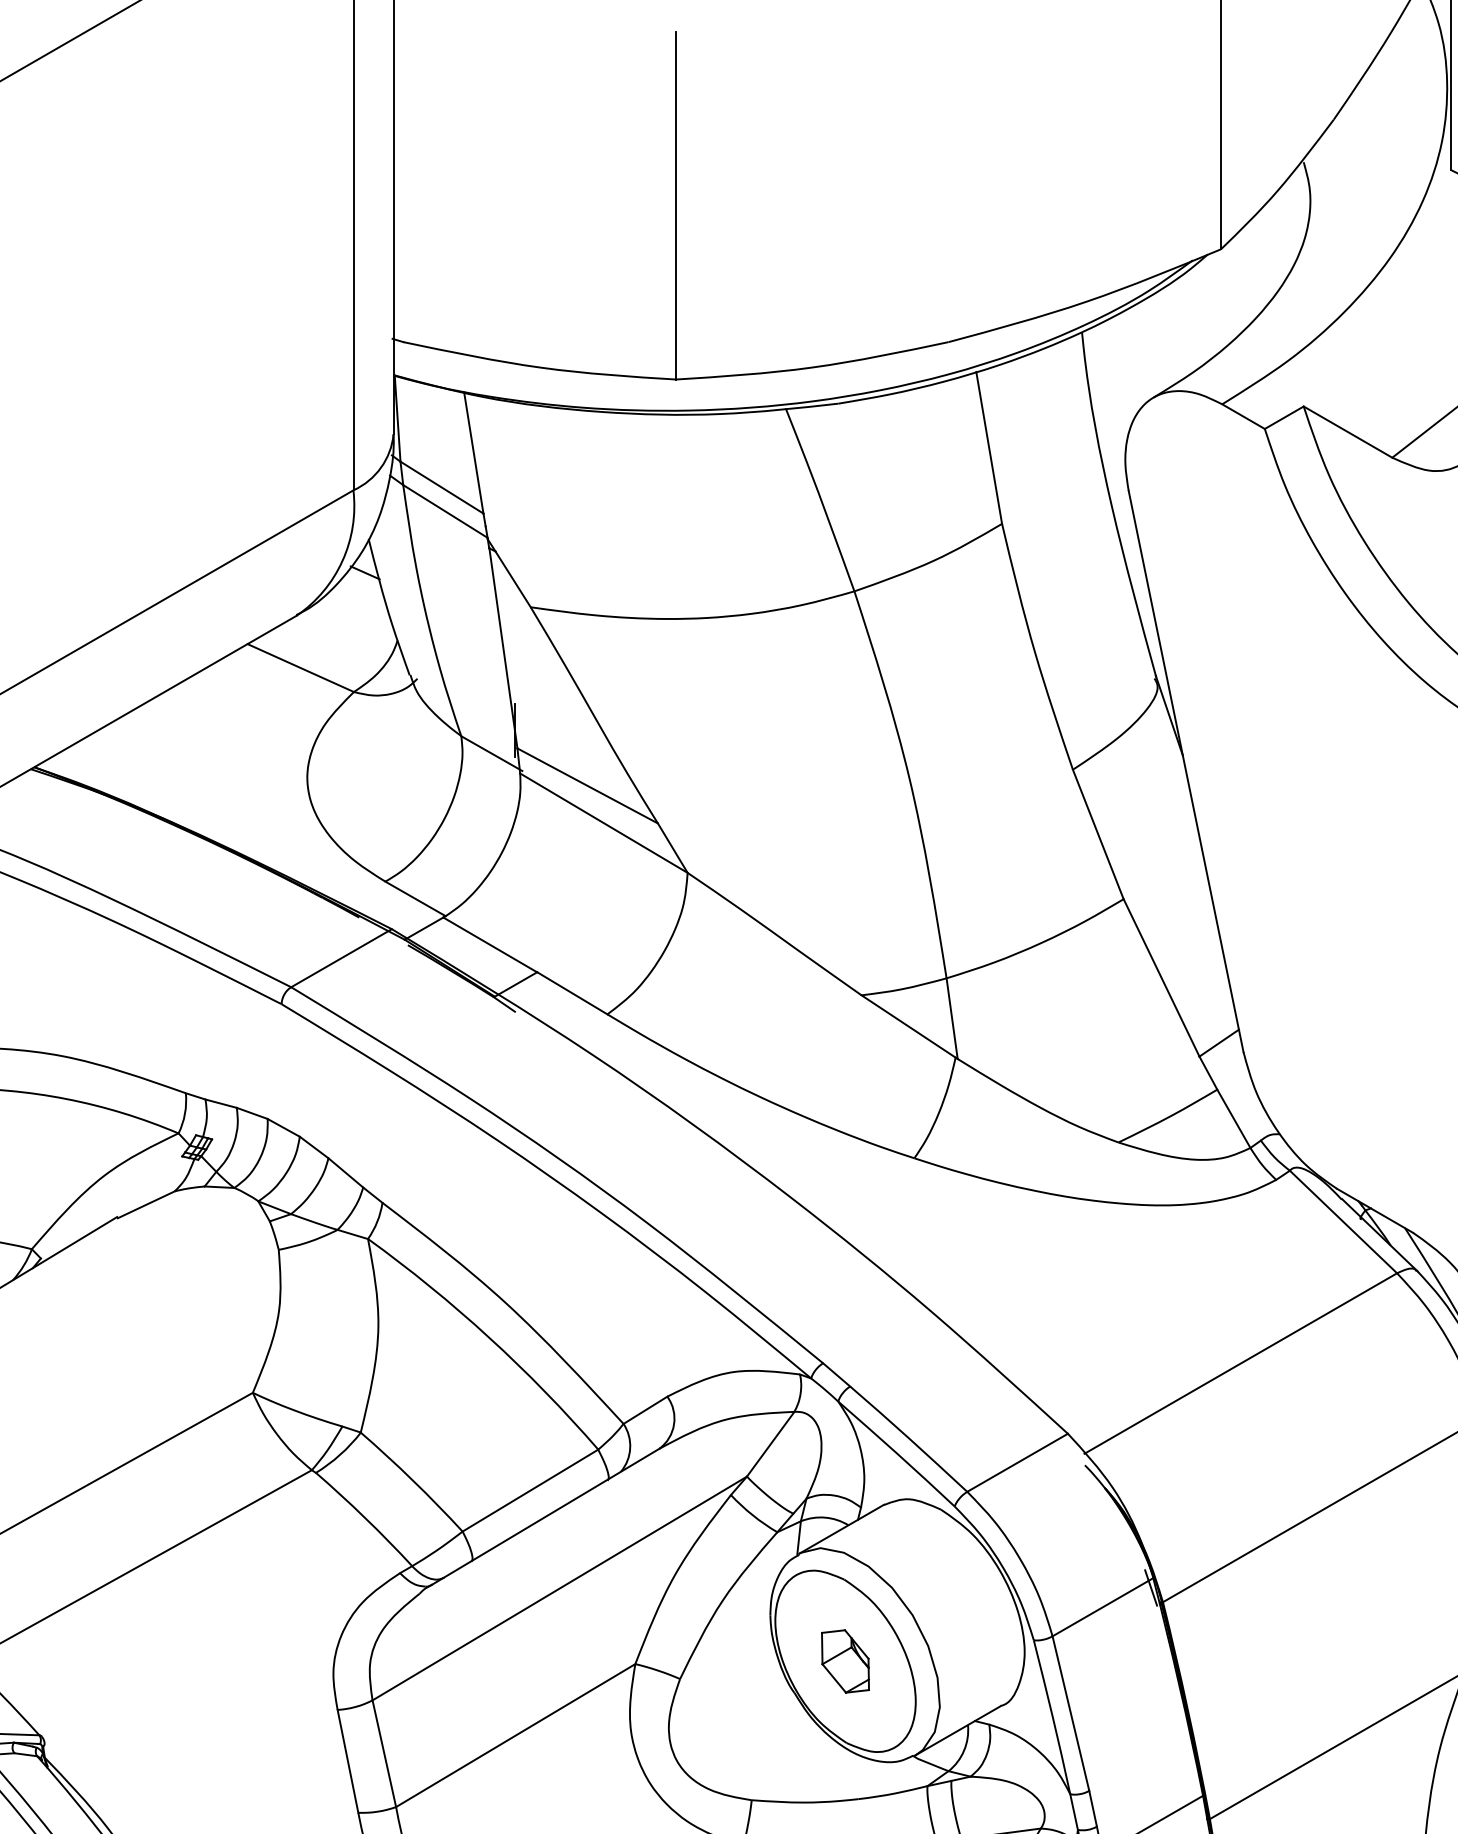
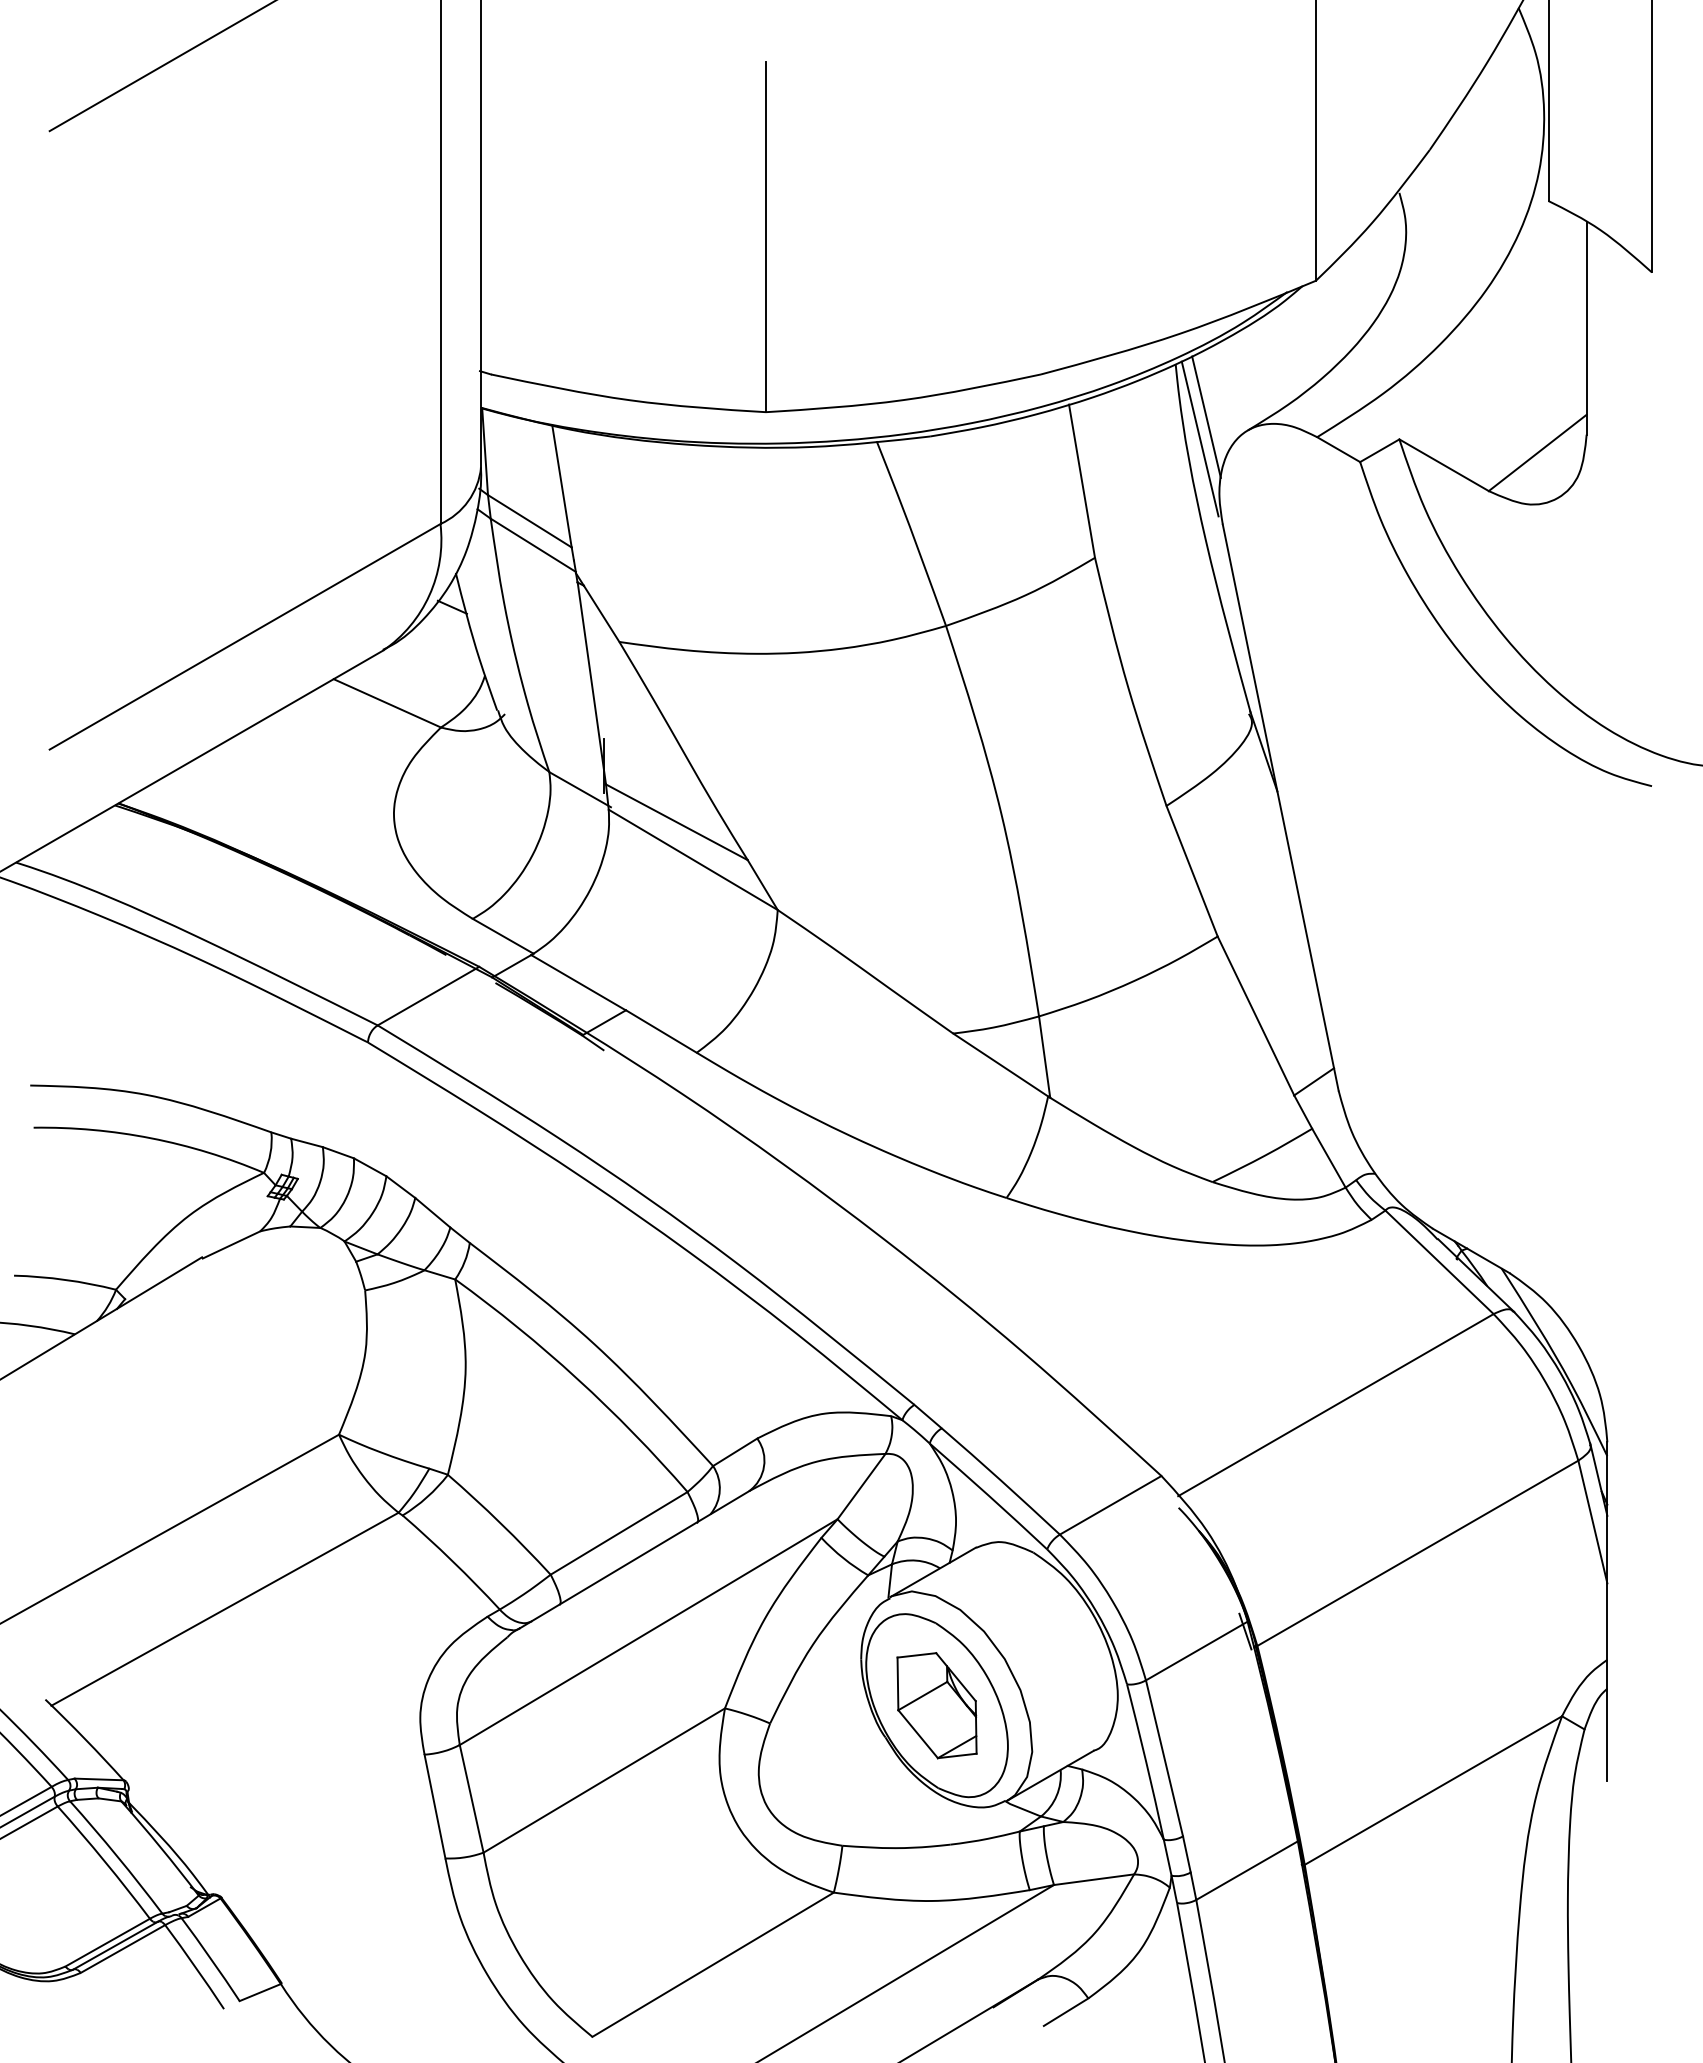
line: (1112, 383) -> (1206, 416), added
line: (1105, 405) -> (1199, 438), added
part: (844, 1661) -> (936, 1705), size x1.67

